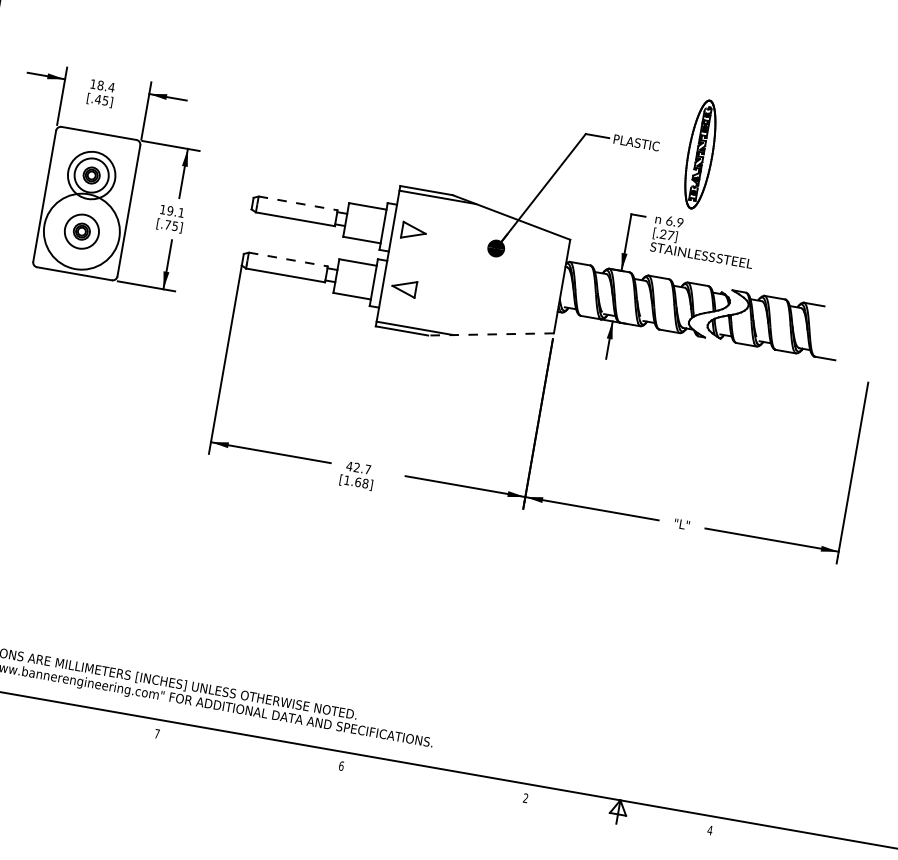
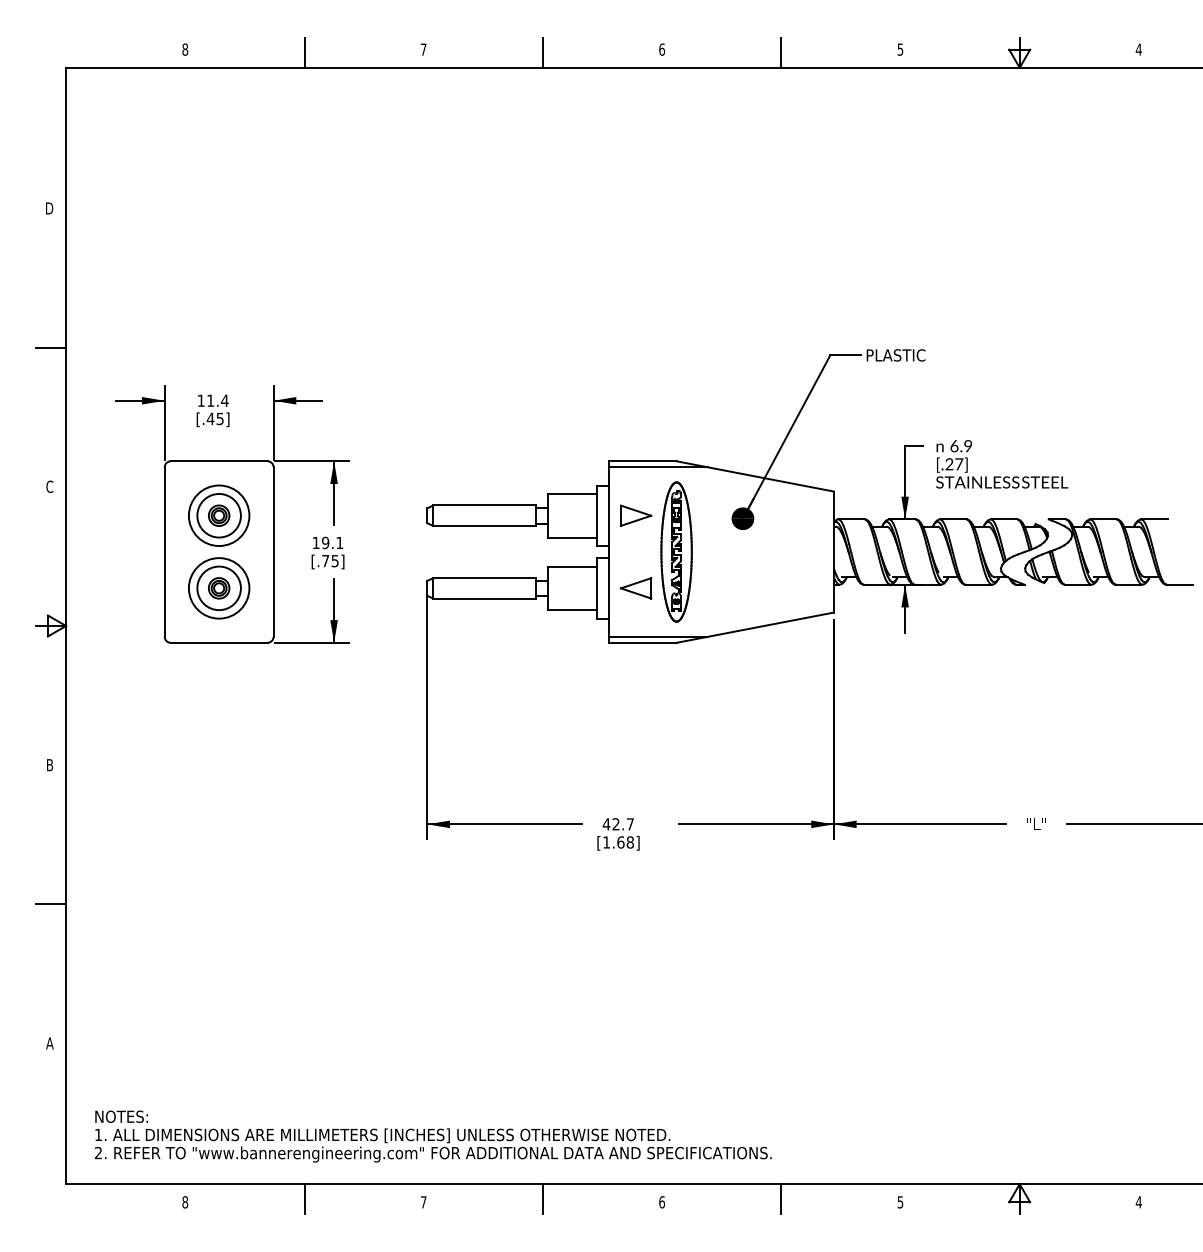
text: (100, 85) -> (210, 400), 18.4 -> 11.4
part: (700, 154) -> (676, 551), moved
line: (298, 203) -> (484, 505), dashed -> solid
circle: (81, 231) -> (218, 588), size x0.62
line: (288, 259) -> (484, 578), dashed -> solid
line: (490, 334) -> (754, 627), dashed -> solid
line: (65, 715) -> (304, 1199), added
line: (249, 747) -> (542, 1199), added
line: (434, 780) -> (781, 1199), added
text: (525, 798) -> (900, 1202), 2 -> 5

